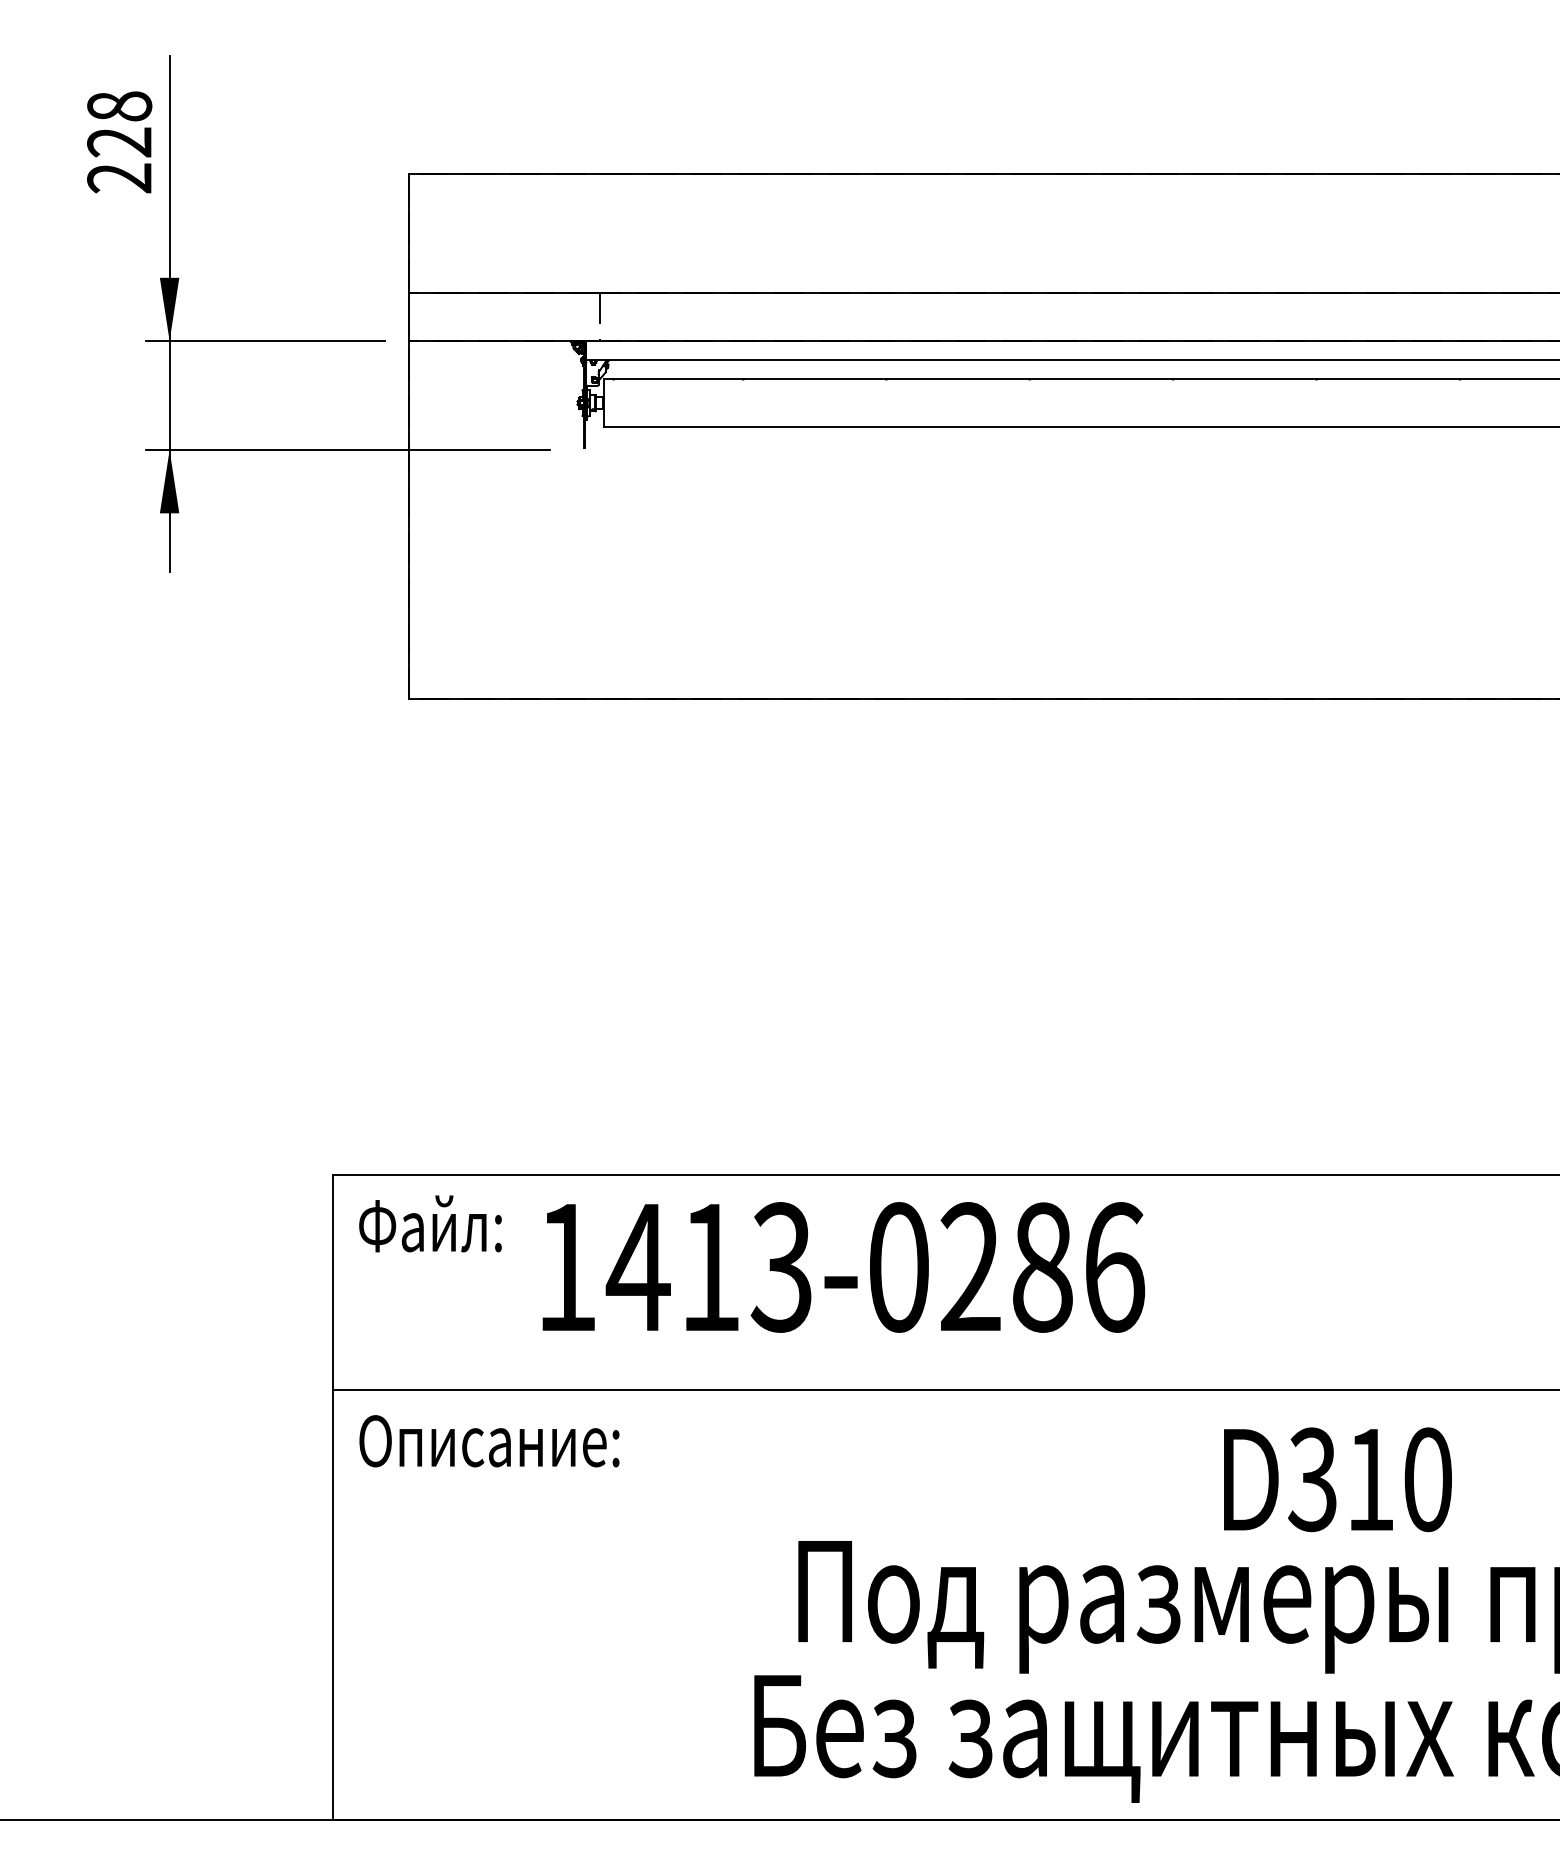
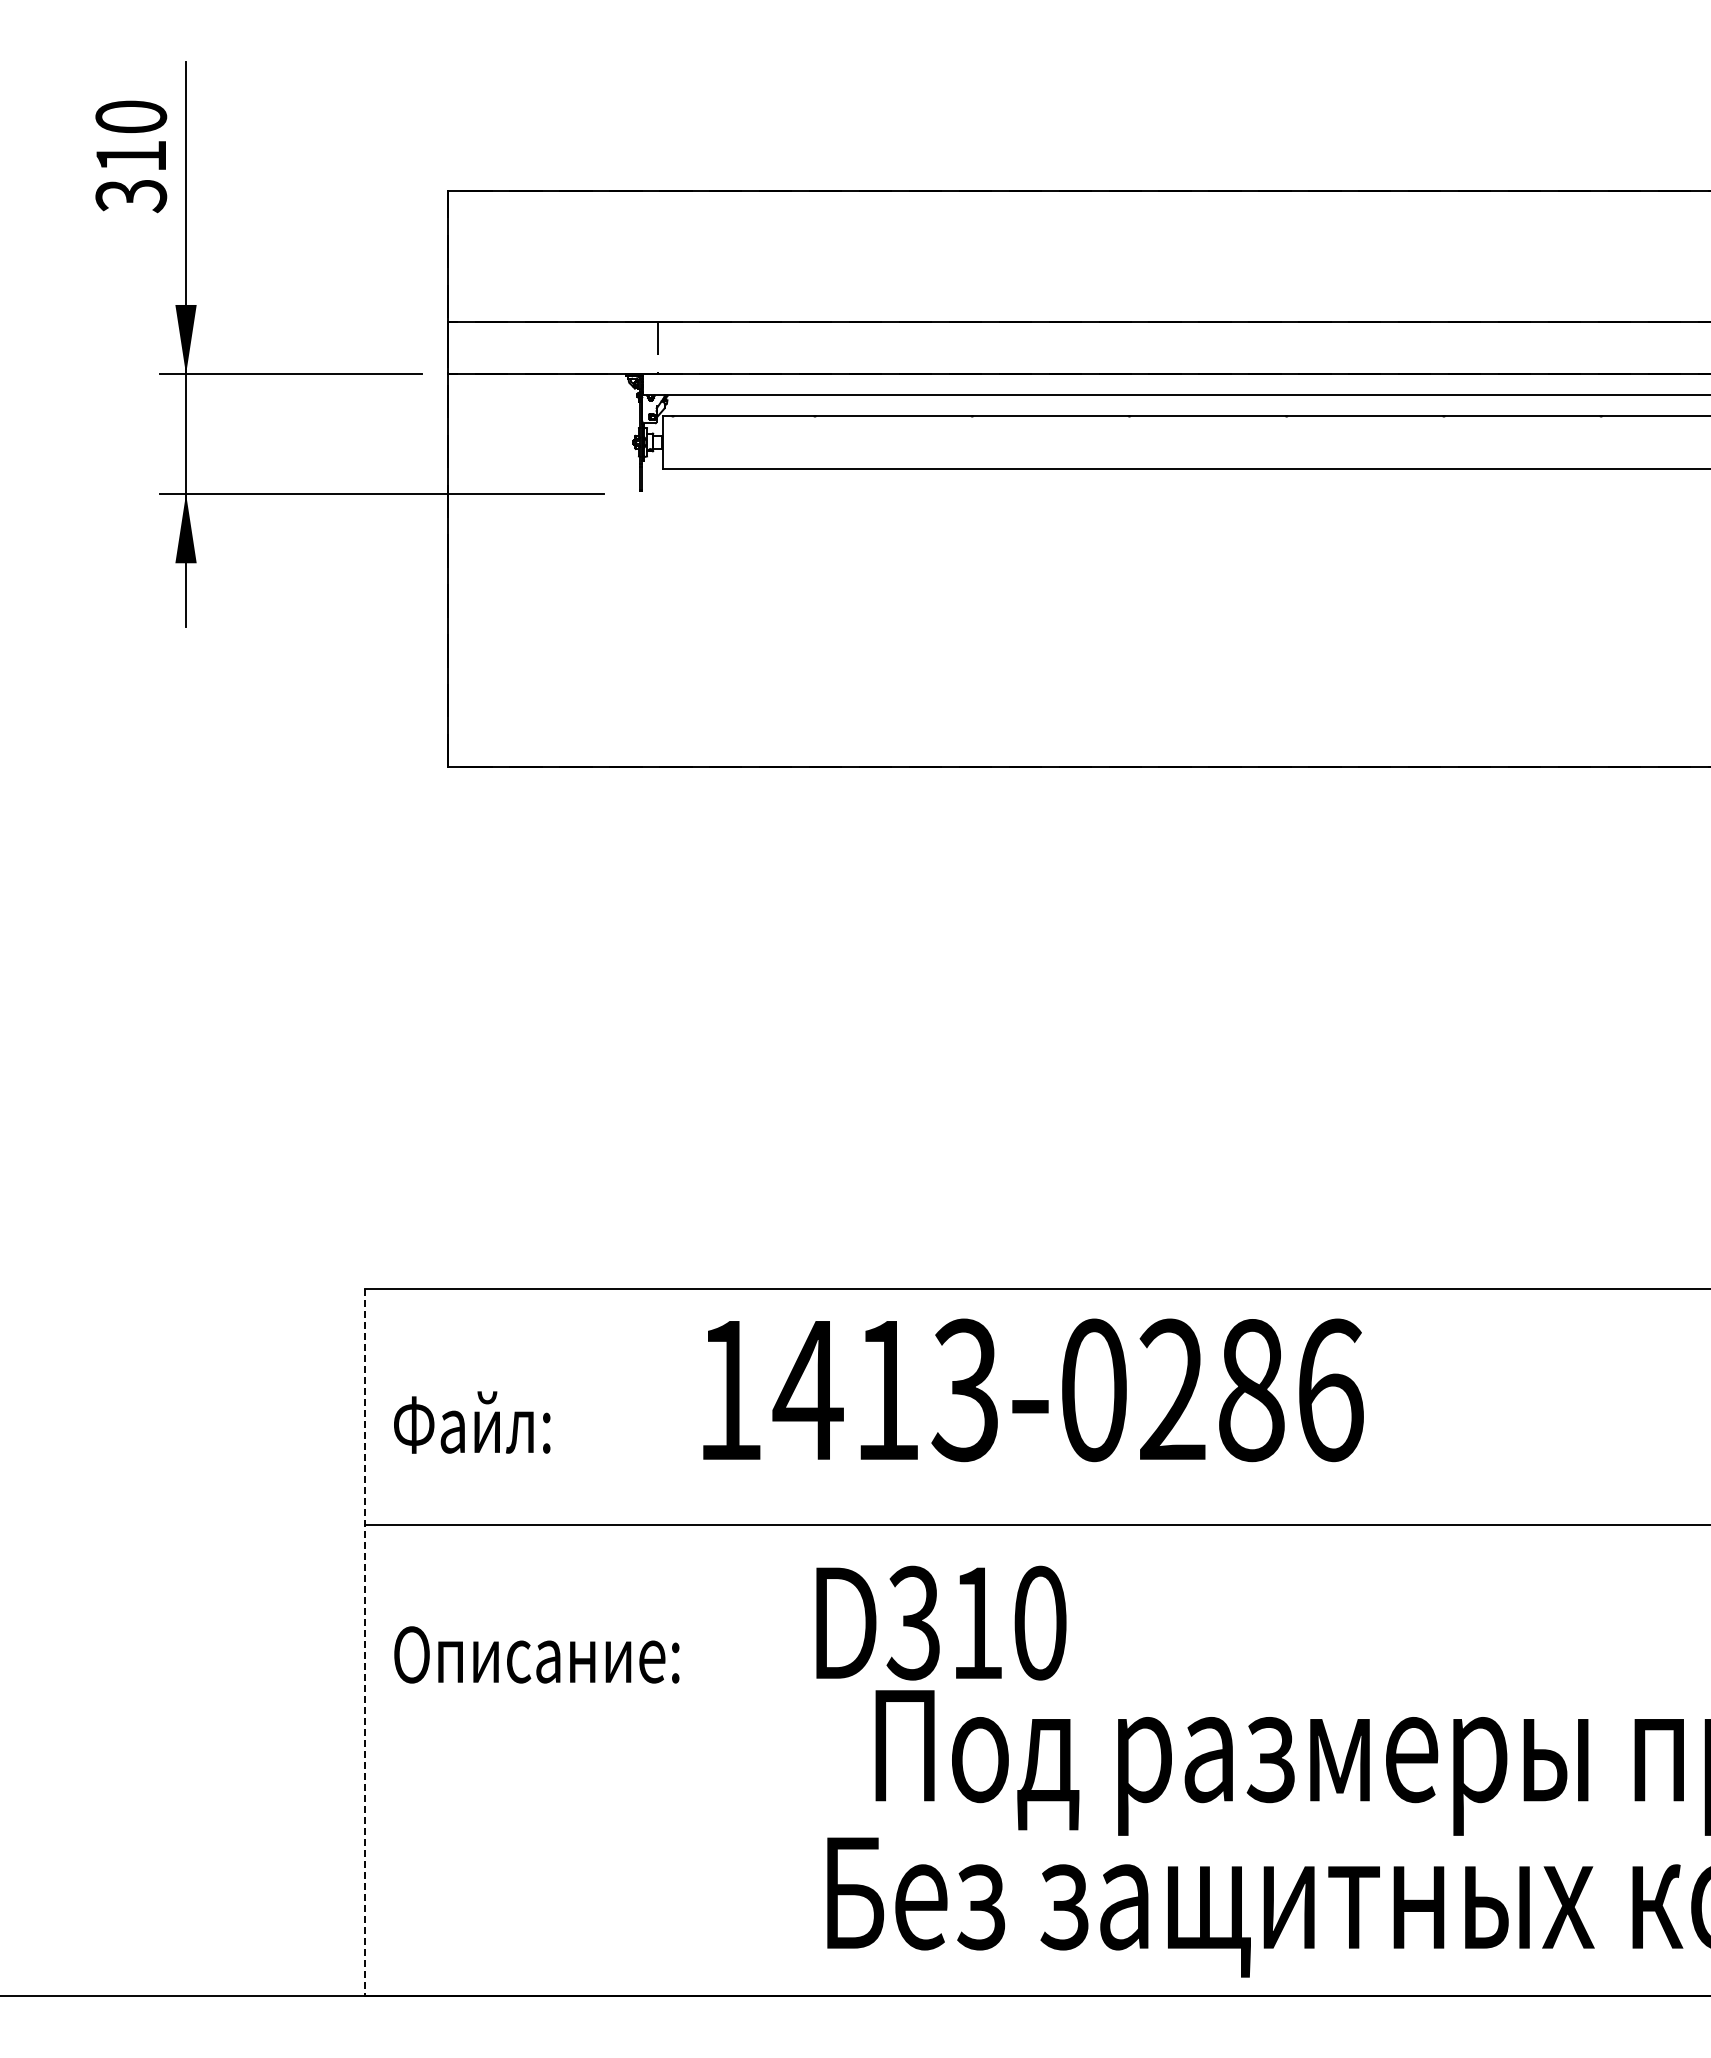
text: (119, 142) -> (131, 156), 228 -> 310
text: (430, 1223) -> (472, 1422), moved
text: (843, 1267) -> (1033, 1390), moved
text: (489, 1440) -> (536, 1654), moved
text: (1338, 1479) -> (941, 1622), moved
line: (332, 1497) -> (364, 1642), solid -> dashed

